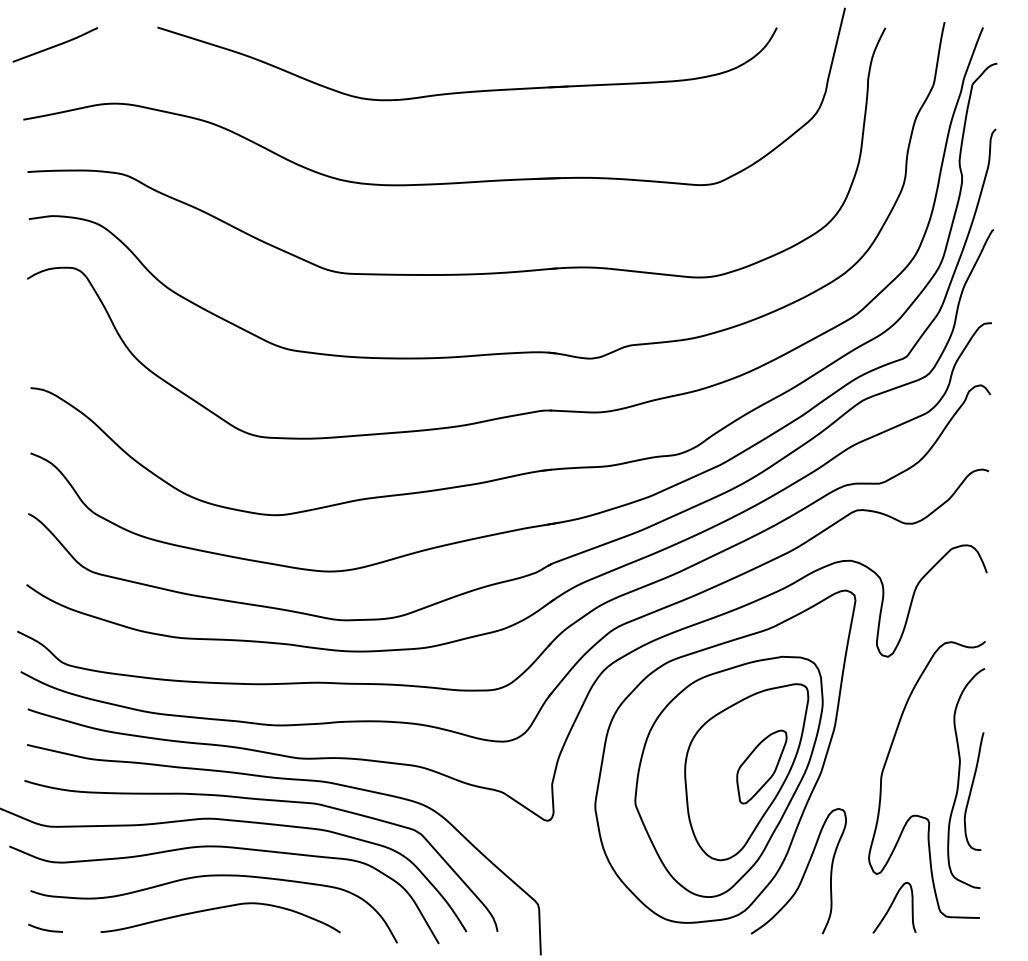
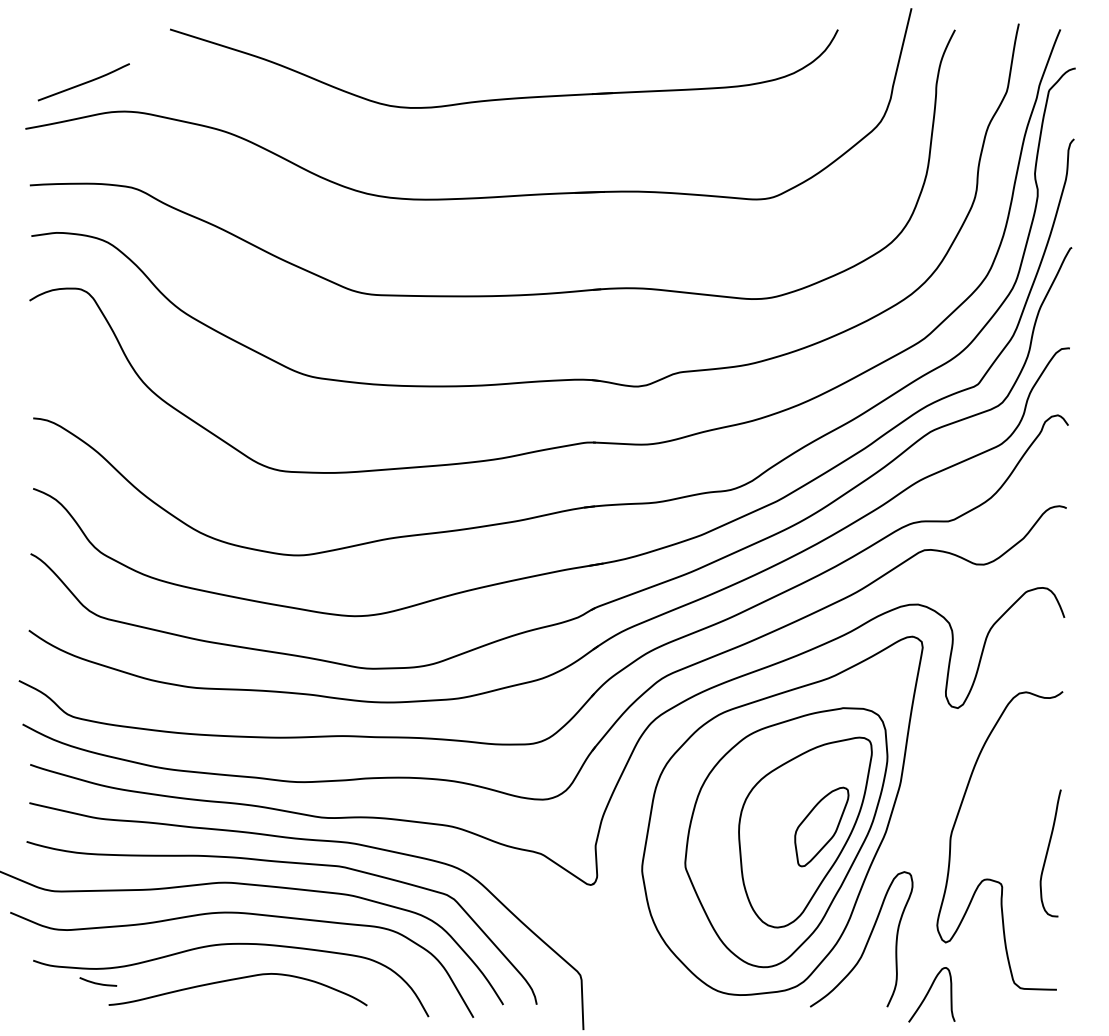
curve: (54, 45) -> (83, 82), moved
curve: (960, 775) -> (1035, 836), removed
curve: (892, 905) -> (929, 992), moved
curve: (44, 928) -> (97, 982), moved

